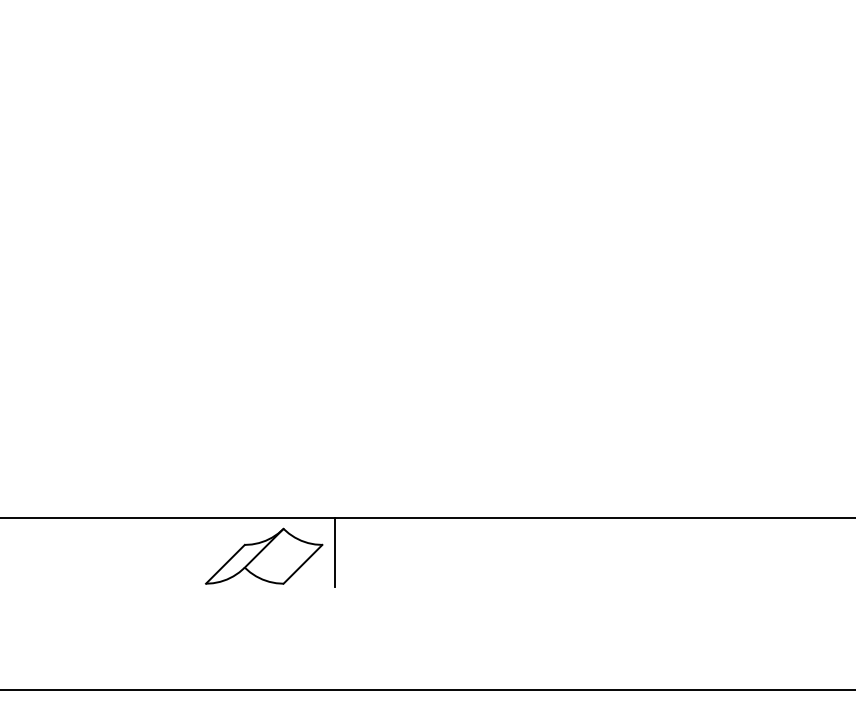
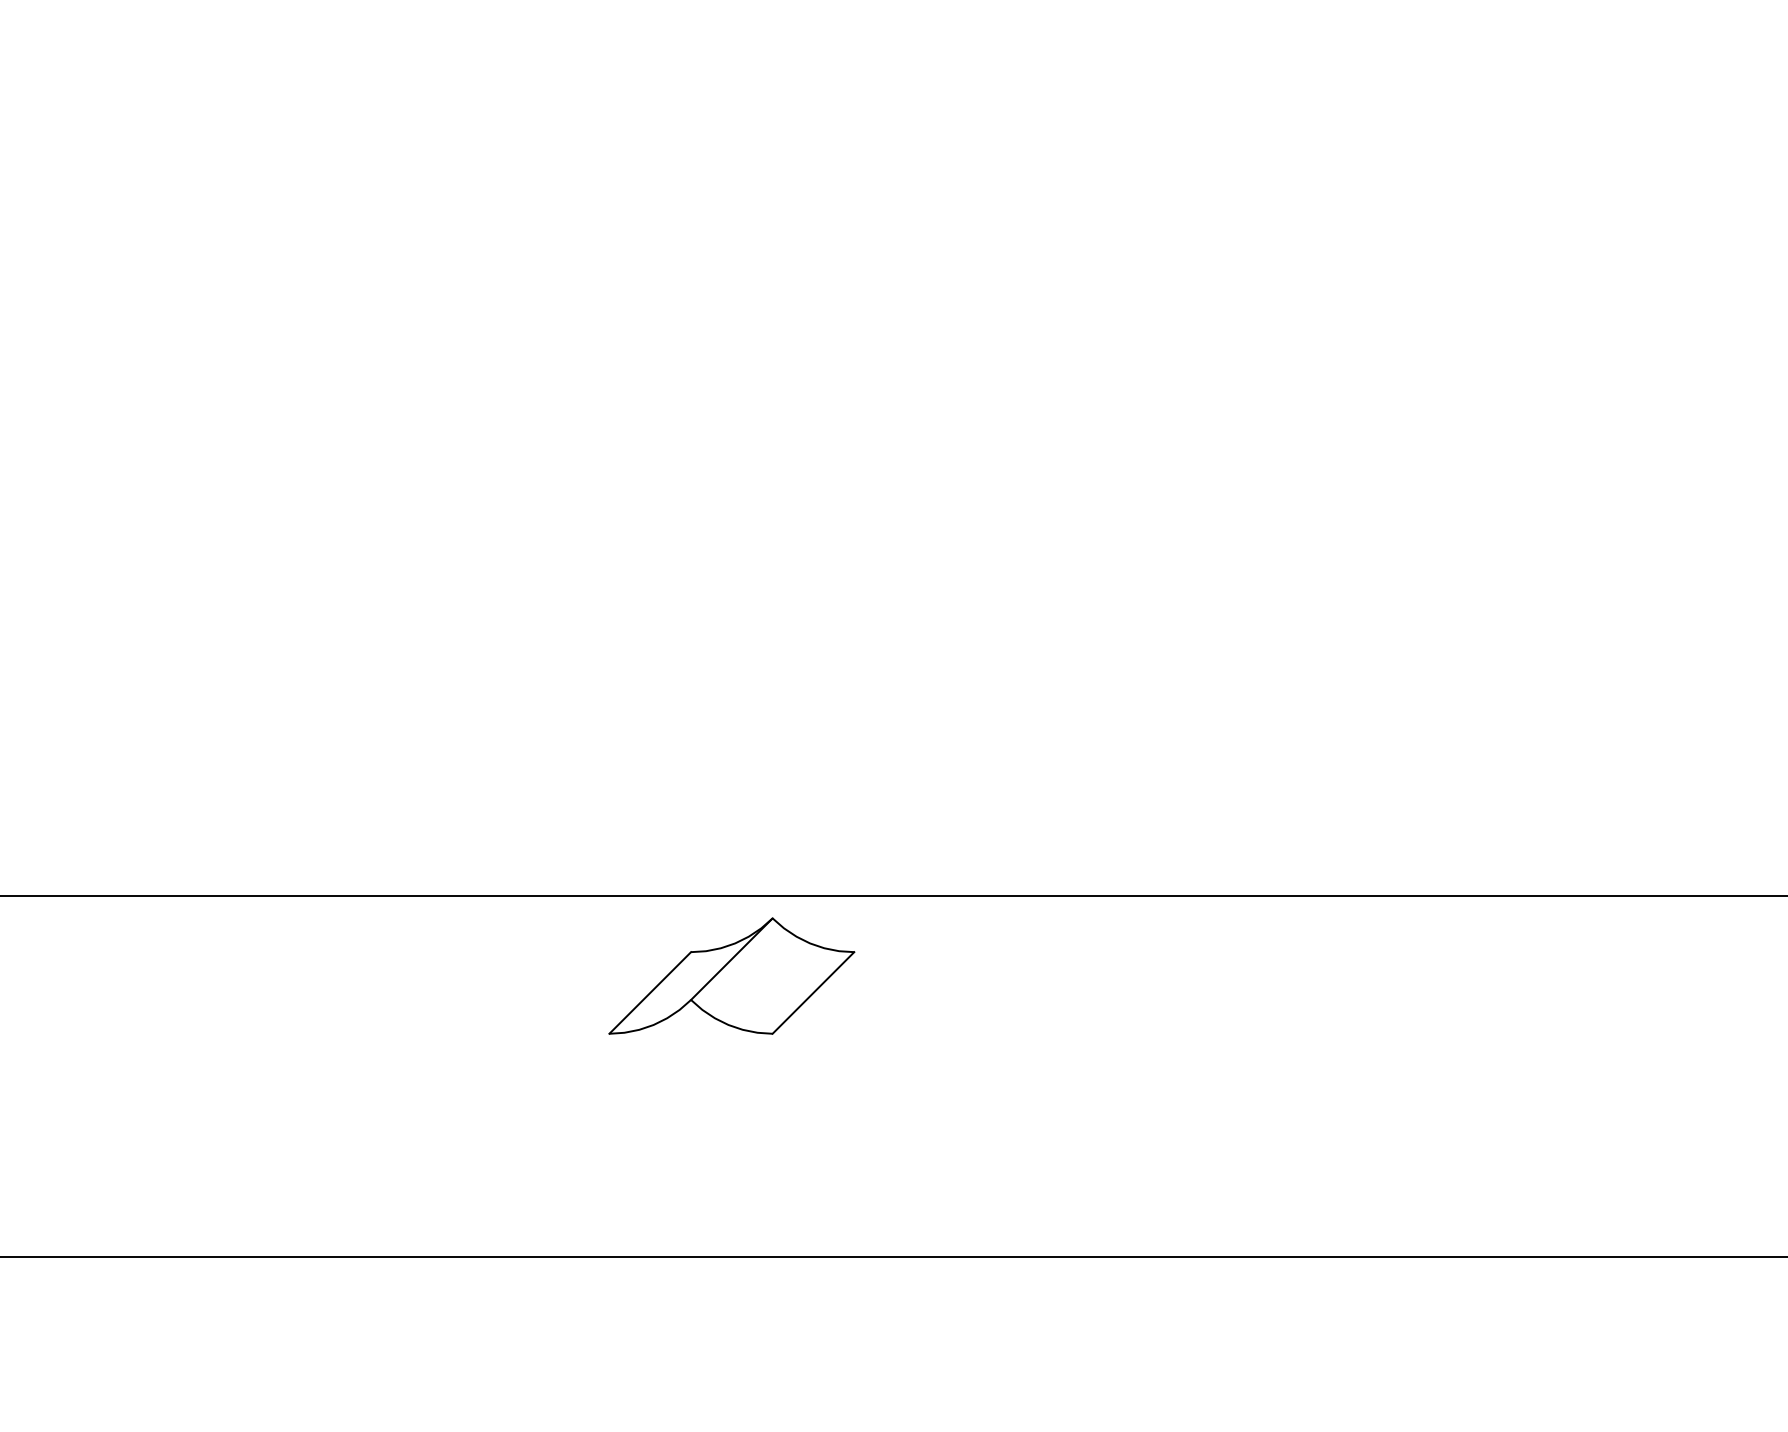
line: (334, 552) -> (576, 968), removed
part: (264, 555) -> (732, 974), moved

